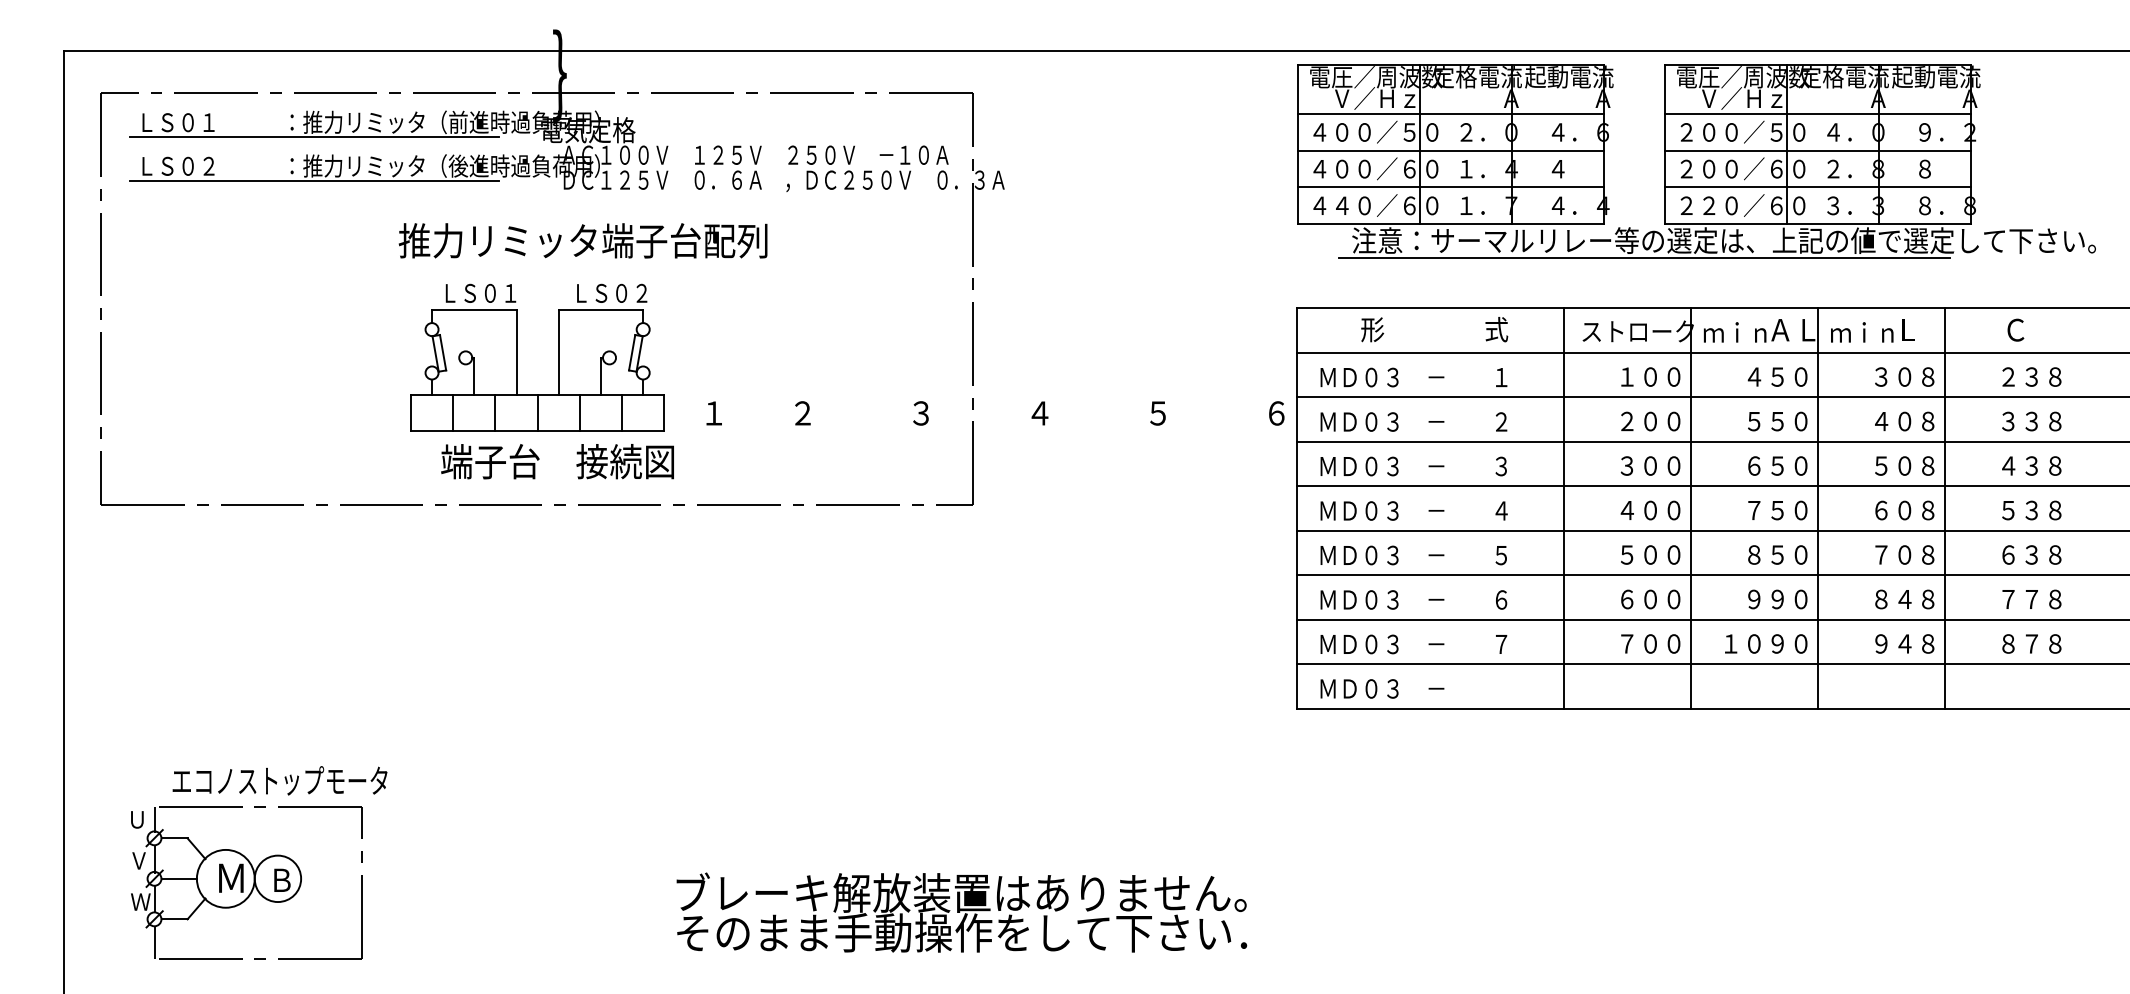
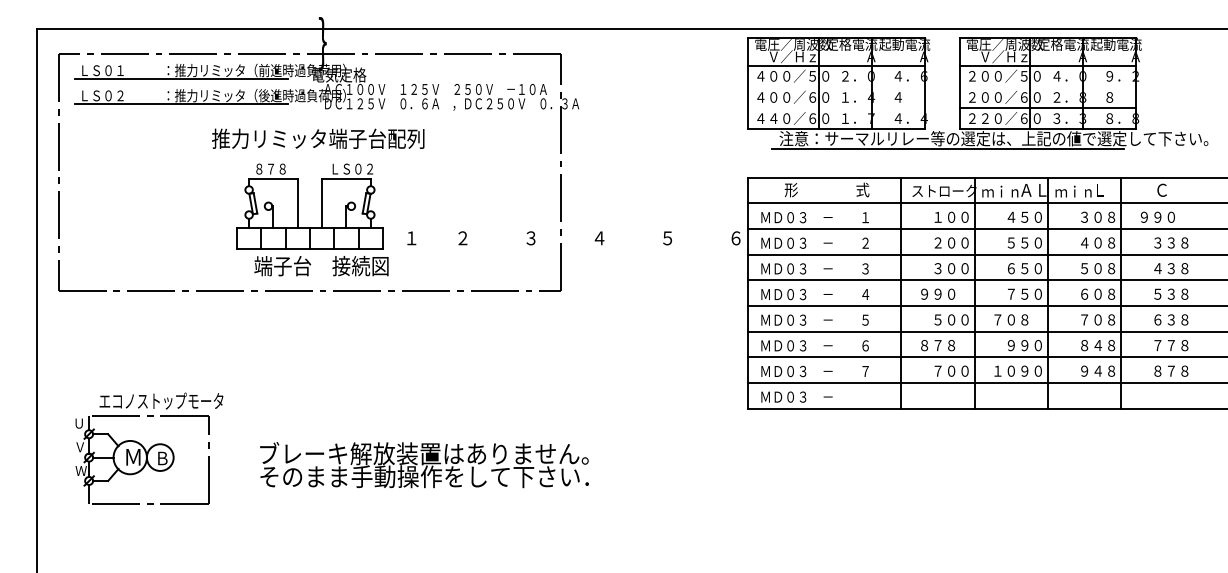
line: (1450, 150) -> (836, 86), removed
line: (1816, 150) -> (1047, 86), removed
line: (1450, 188) -> (836, 108), removed
text: (583, 240) -> (318, 138), moved
text: (479, 292) -> (276, 168), ＬＳ０１ -> ８７８
text: (2019, 375) -> (1164, 216), ２３８ -> ９９０
text: (1638, 509) -> (944, 293), ４００ -> ９９０
text: (1764, 554) -> (1017, 319), ８５０ -> ７０８
text: (1638, 599) -> (944, 345), ６００ -> ８７８
part: (259, 863) -> (149, 448), moved
text: (961, 913) -> (424, 465), moved

